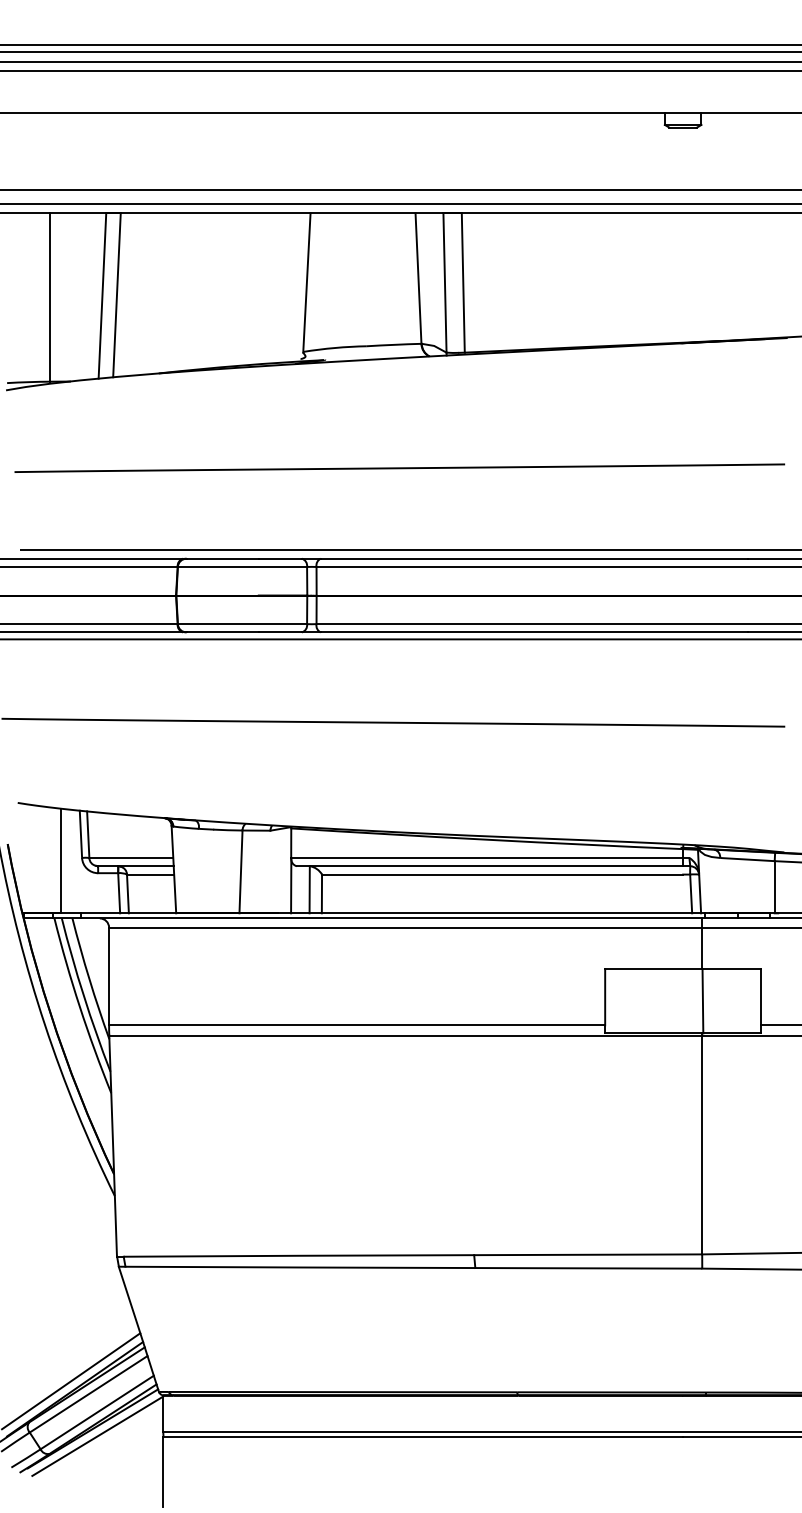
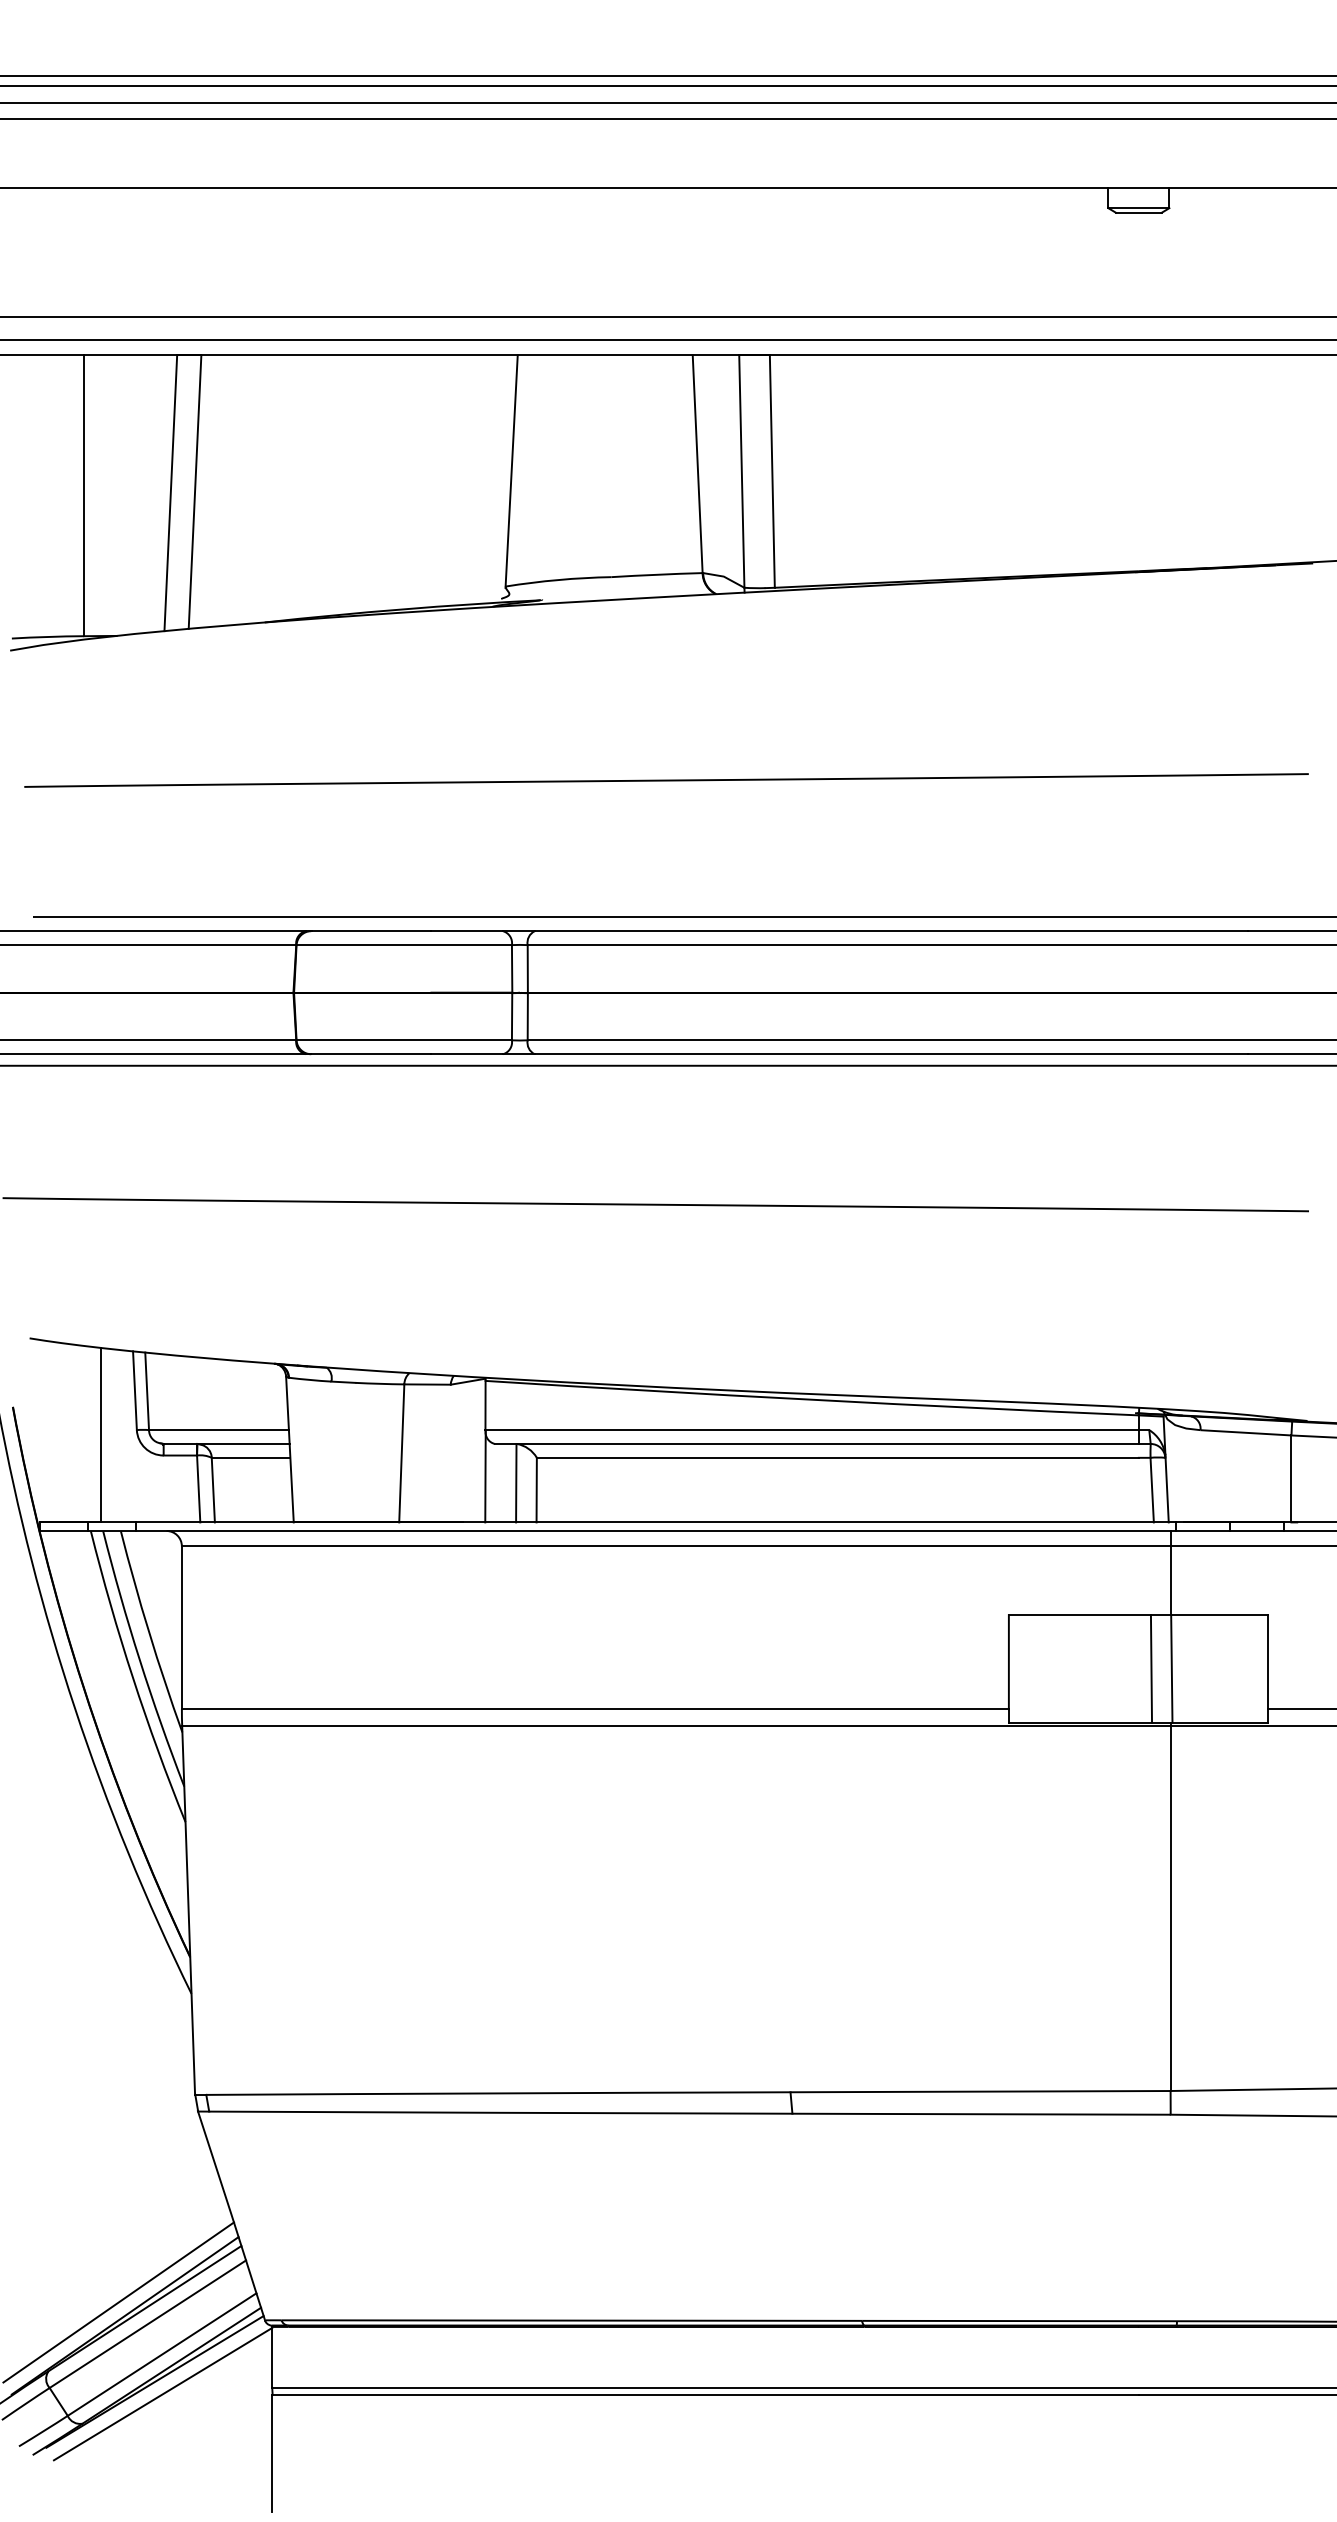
line: (690, 1000) -> (1151, 1667), added

